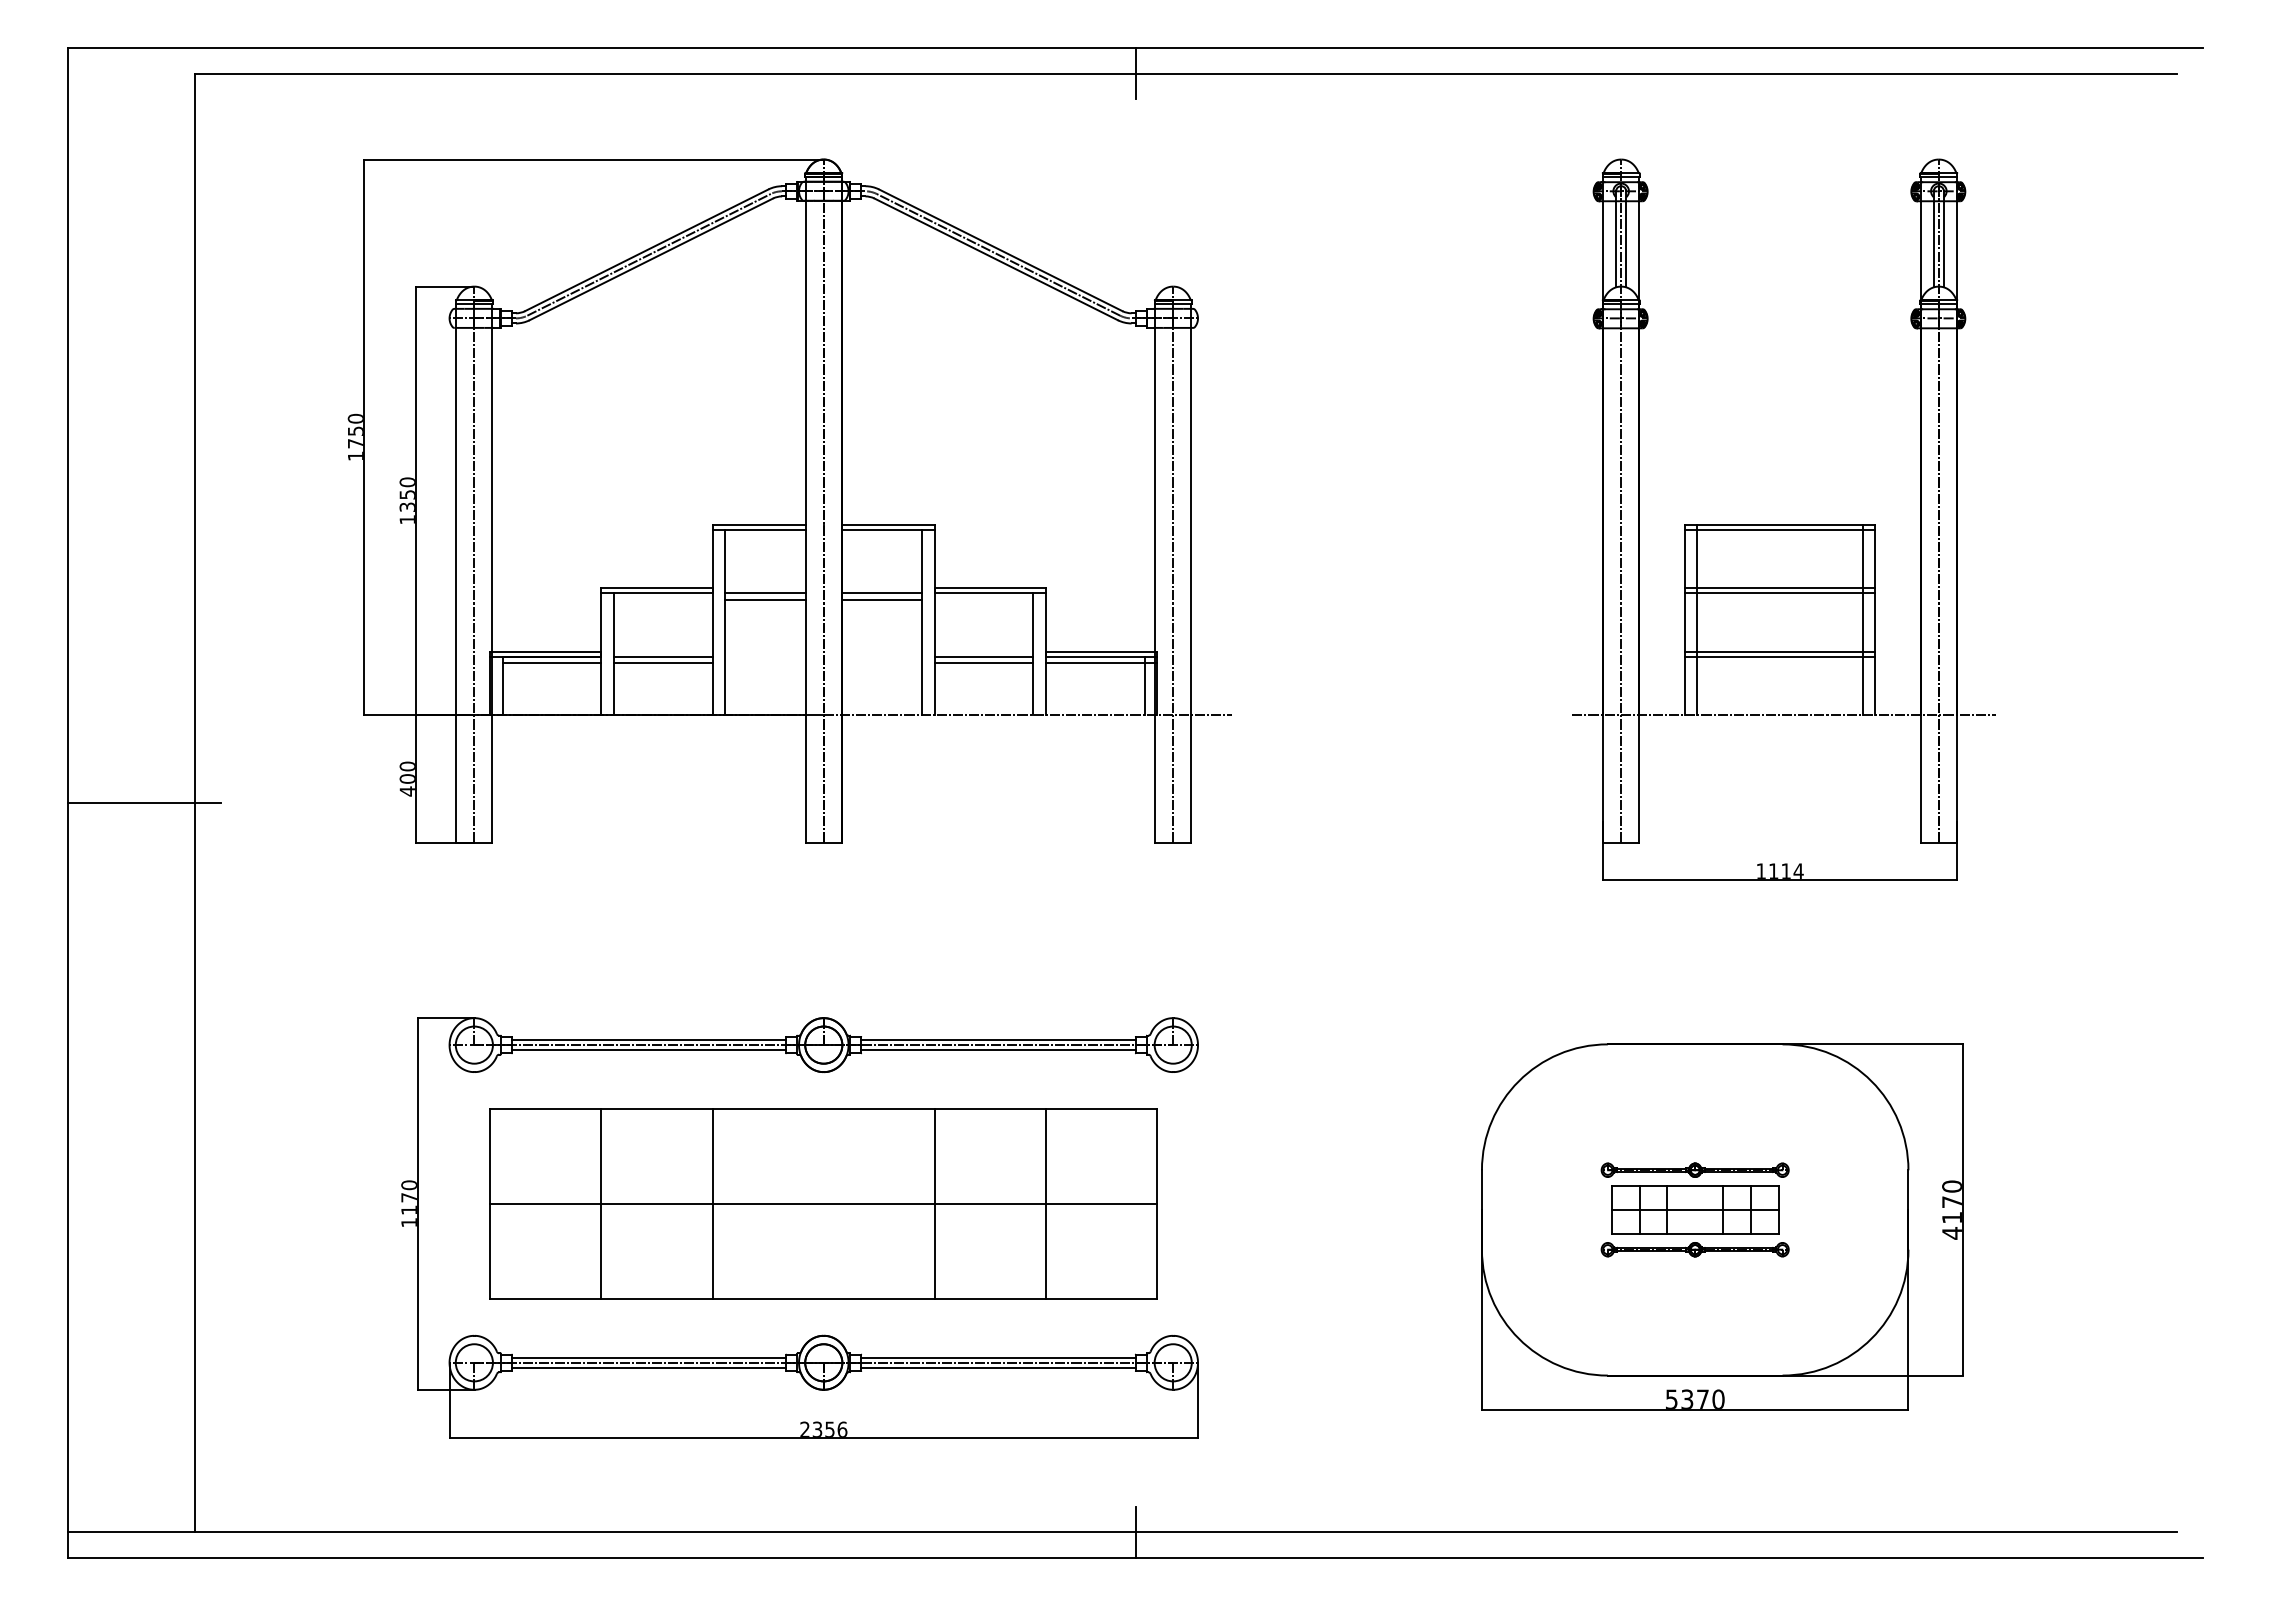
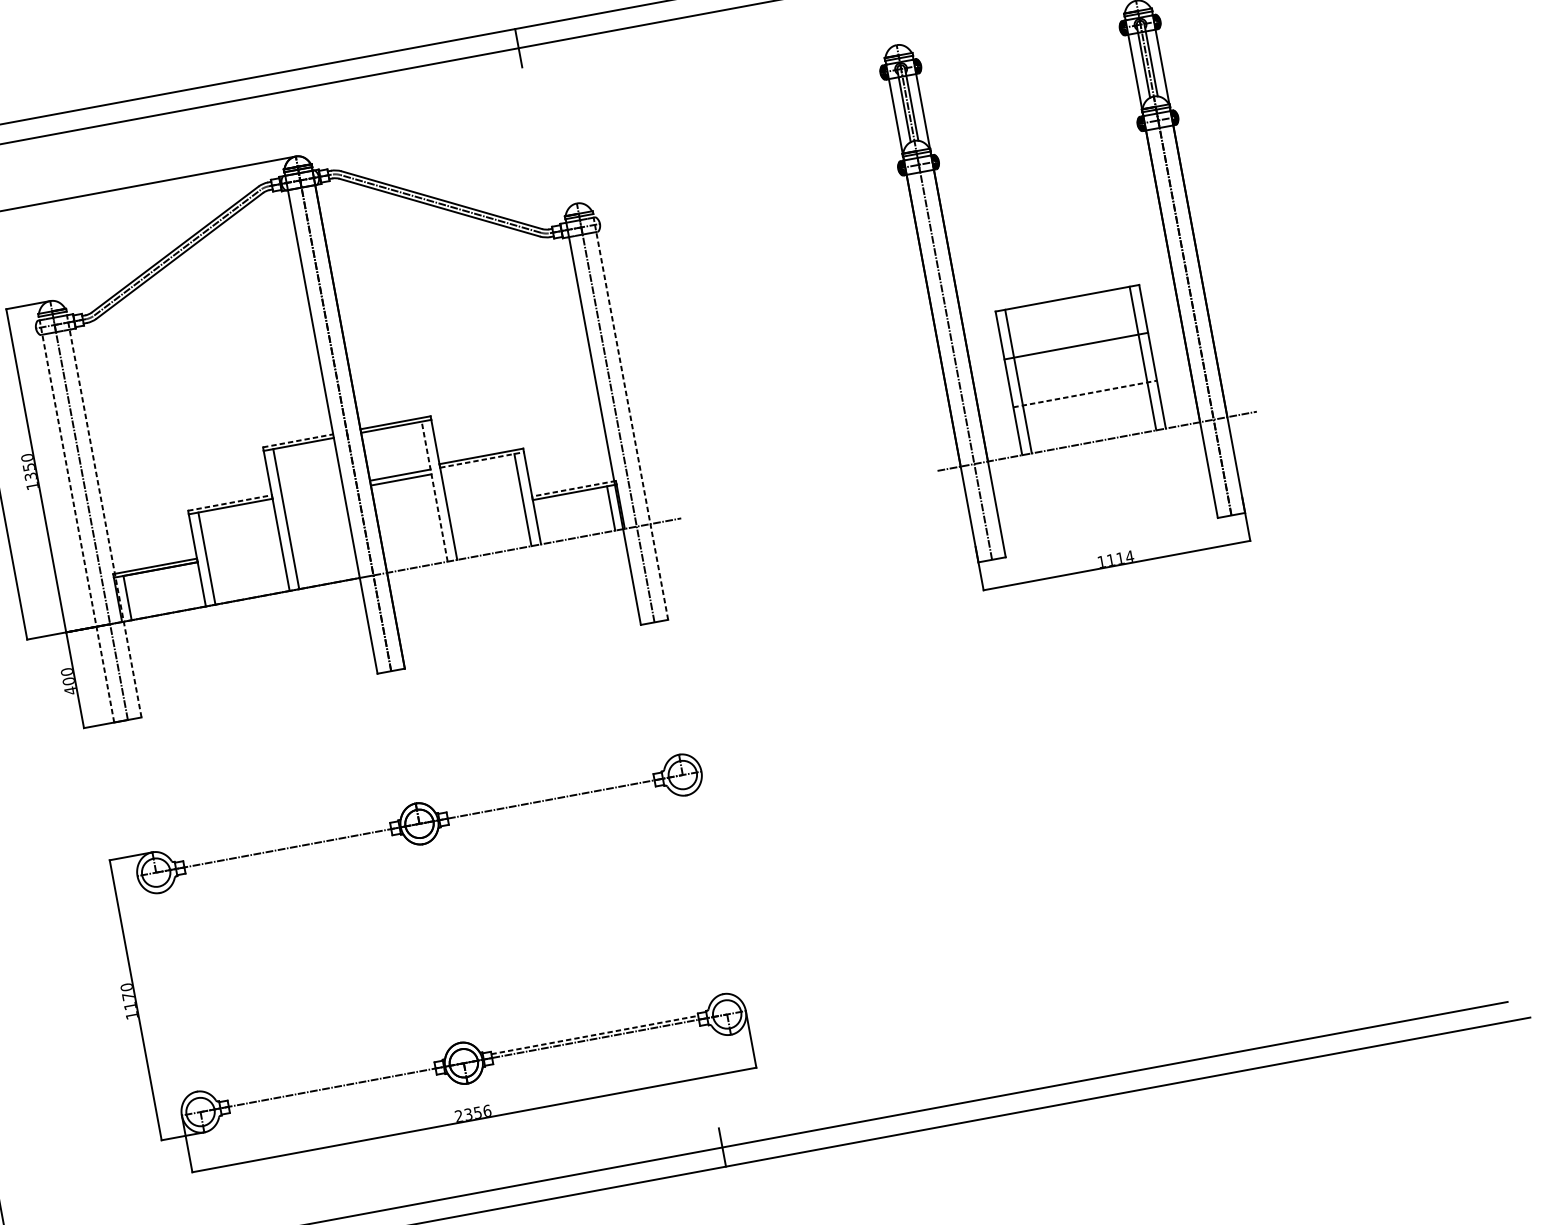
line: (759, 524) -> (298, 440), solid -> dashed
line: (1779, 529) -> (1067, 301), removed
line: (456, 572) -> (76, 519), solid -> dashed
line: (492, 572) -> (103, 513), solid -> dashed
line: (1191, 572) -> (630, 416), solid -> dashed
line: (657, 588) -> (230, 502), solid -> dashed
line: (765, 593) -> (312, 491), removed
line: (990, 593) -> (482, 460), solid -> dashed
line: (1779, 593) -> (1076, 350), removed
line: (765, 599) -> (313, 496), removed
line: (922, 622) -> (434, 491), solid -> dashed
line: (1101, 651) -> (573, 488), solid -> dashed
line: (1780, 651) -> (1085, 393), solid -> dashed
line: (663, 656) -> (244, 553), removed
line: (983, 656) -> (485, 508), removed
line: (1779, 656) -> (1085, 397), removed
line: (551, 663) -> (161, 574), removed
line: (663, 663) -> (245, 558), removed
line: (983, 663) -> (486, 513), removed
line: (1101, 663) -> (575, 497), removed
line: (648, 1040) -> (286, 844), removed
line: (998, 1040) -> (550, 795), removed
line: (648, 1050) -> (288, 852), removed
line: (998, 1050) -> (551, 803), removed
part: (823, 1203) -> (441, 943), removed
part: (1722, 1226) -> (1122, 835), removed
line: (648, 1357) -> (331, 1083), removed
line: (999, 1357) -> (595, 1034), solid -> dashed
line: (648, 1367) -> (332, 1091), removed
line: (998, 1367) -> (596, 1042), removed

